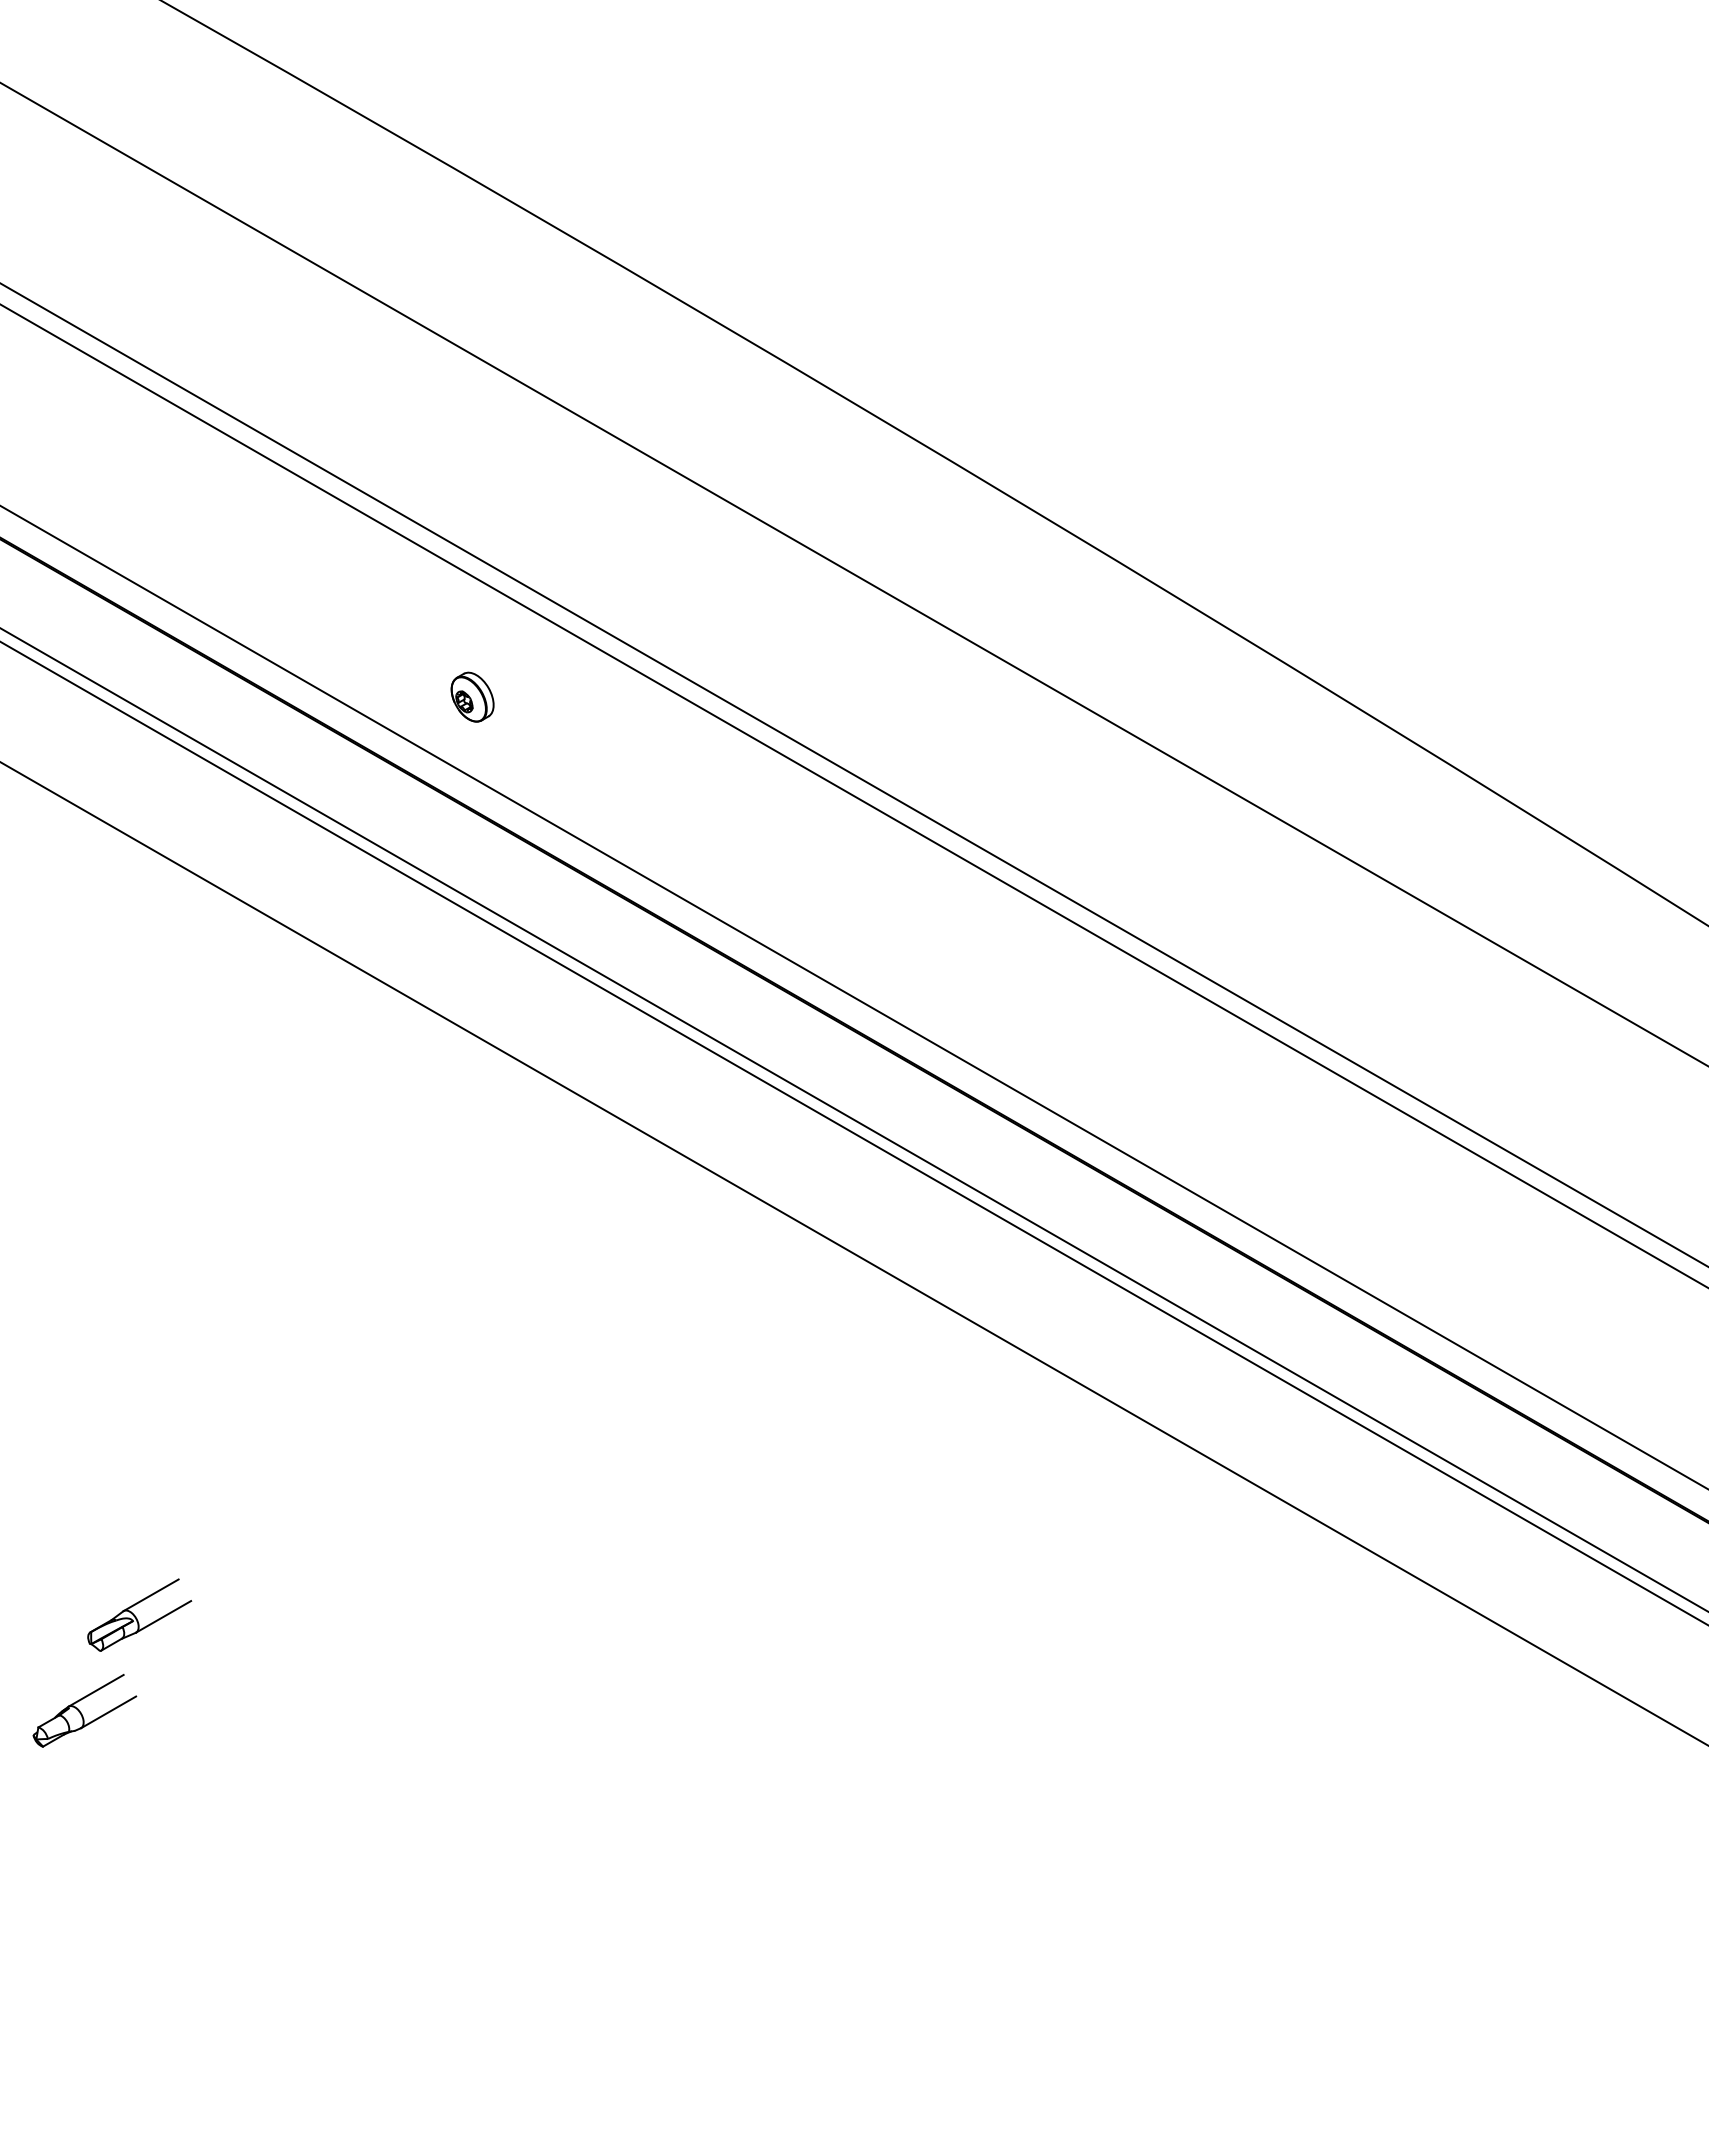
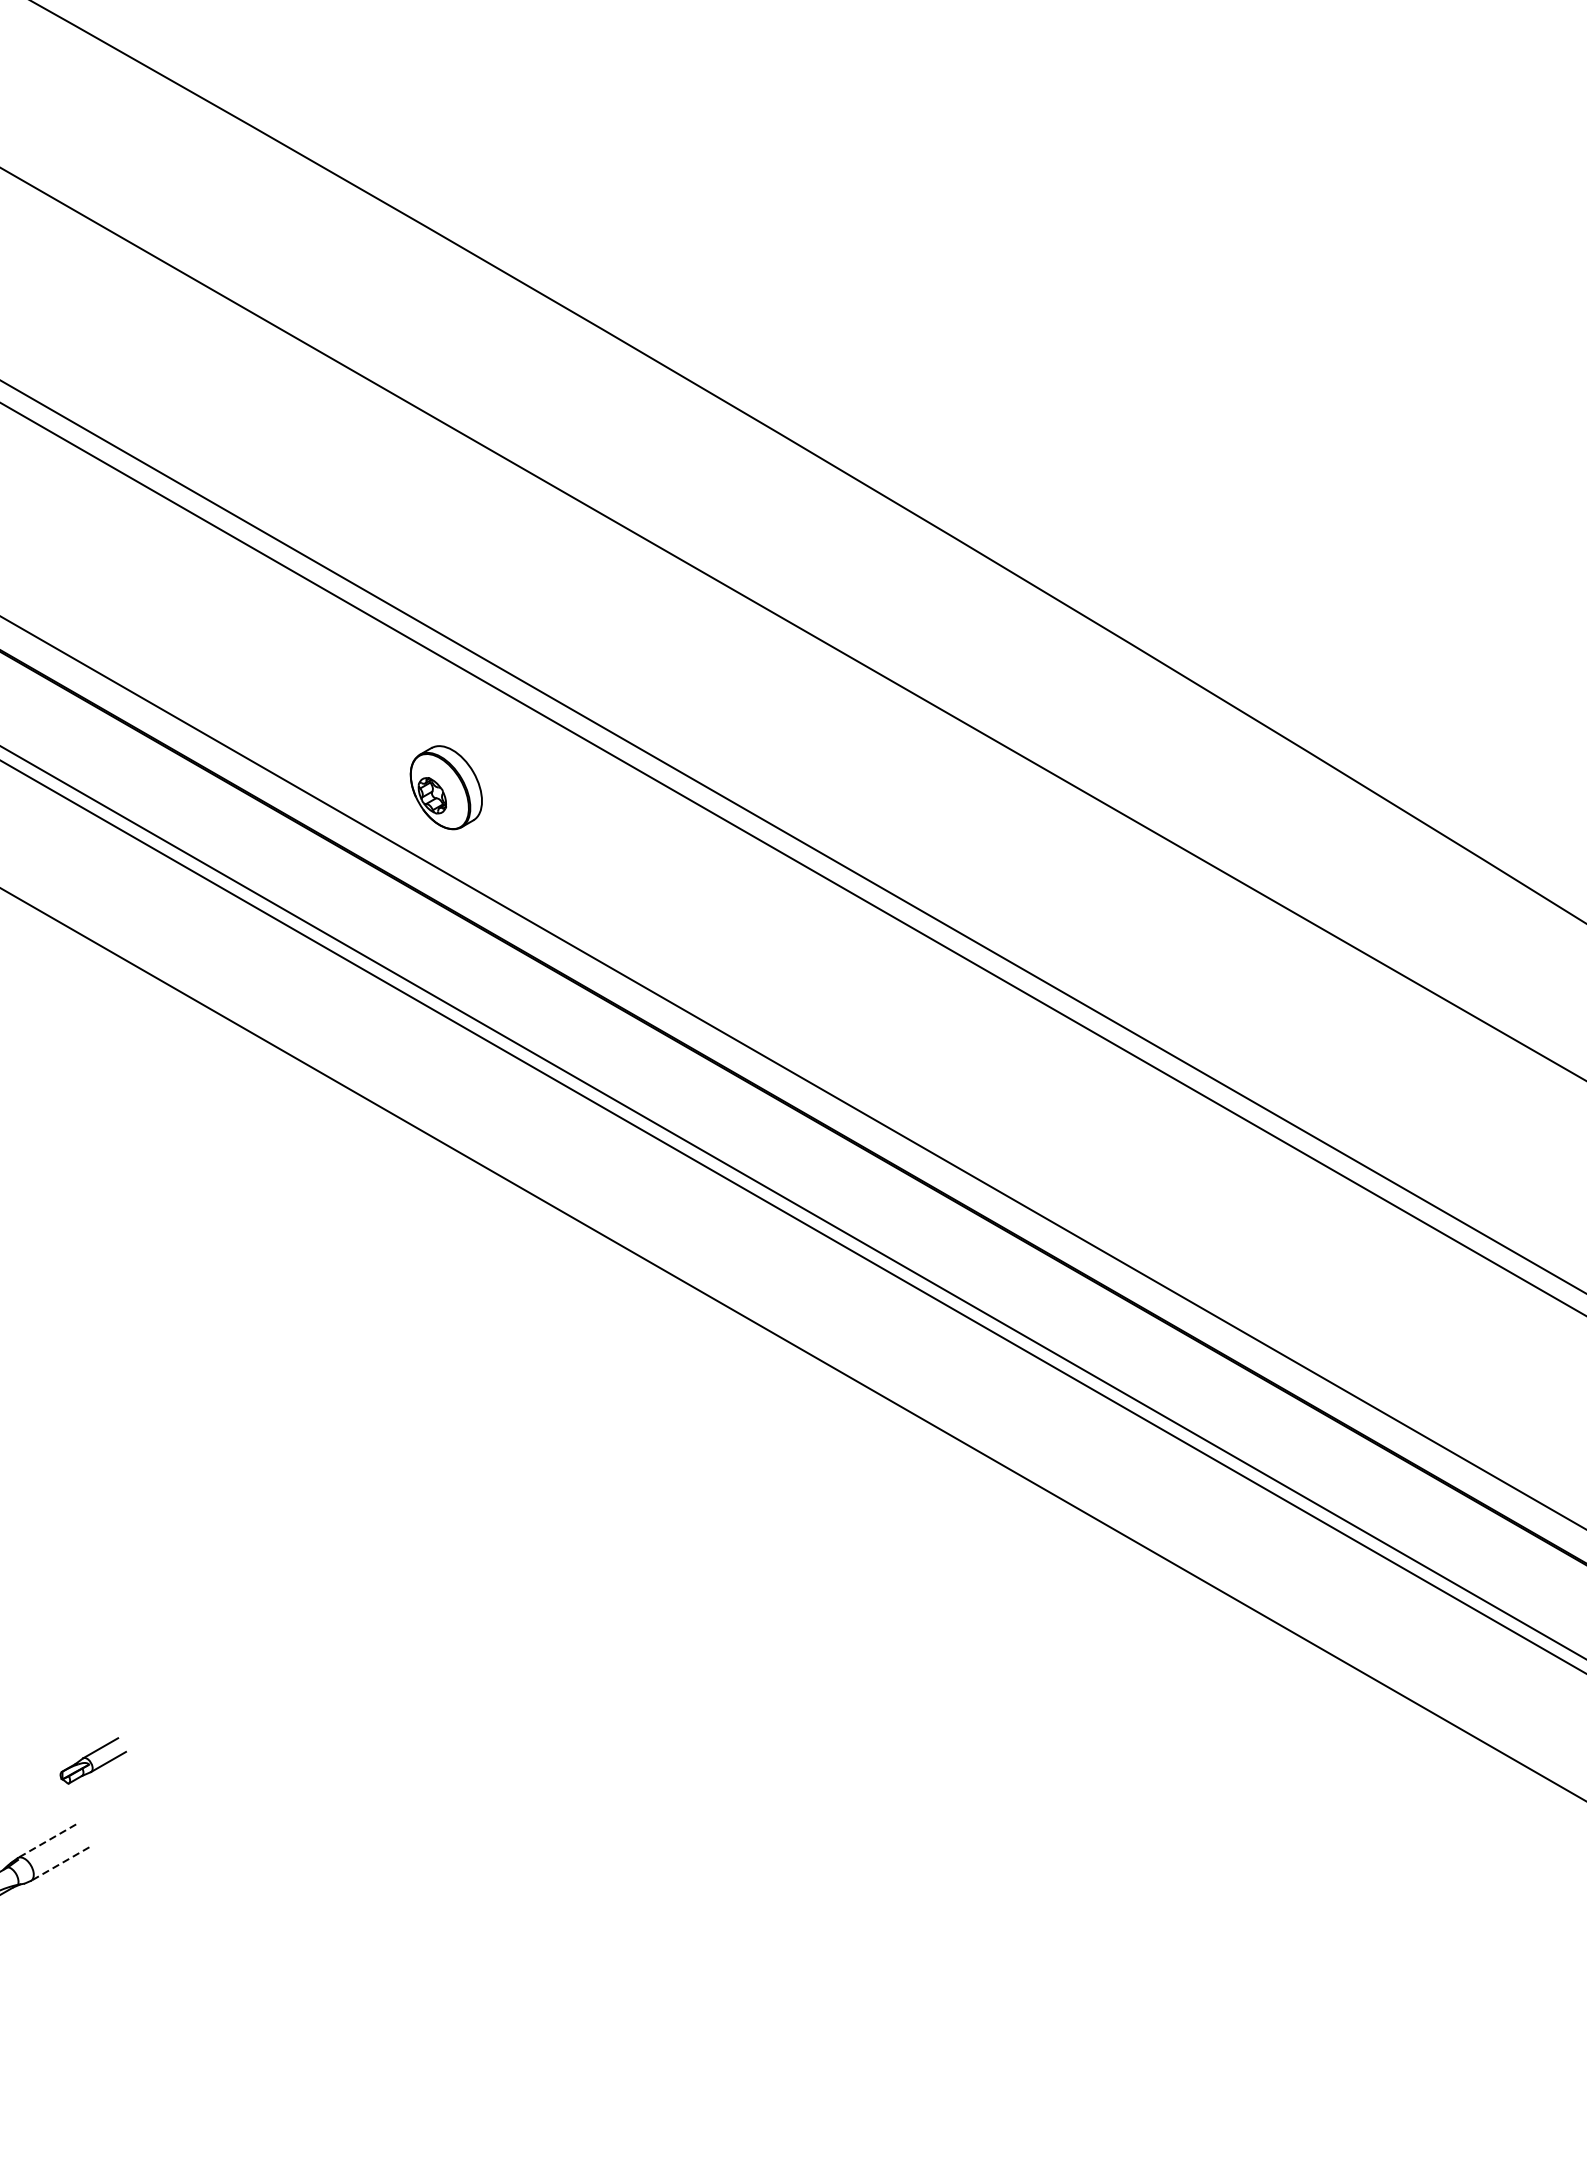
part: (472, 696) -> (446, 786), size x1.6
part: (139, 1614) -> (92, 1760), size x0.6
line: (96, 1690) -> (47, 1840), solid -> dashed
line: (108, 1712) -> (60, 1864), solid -> dashed

